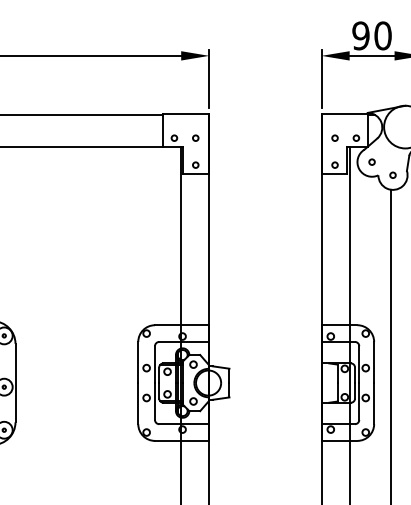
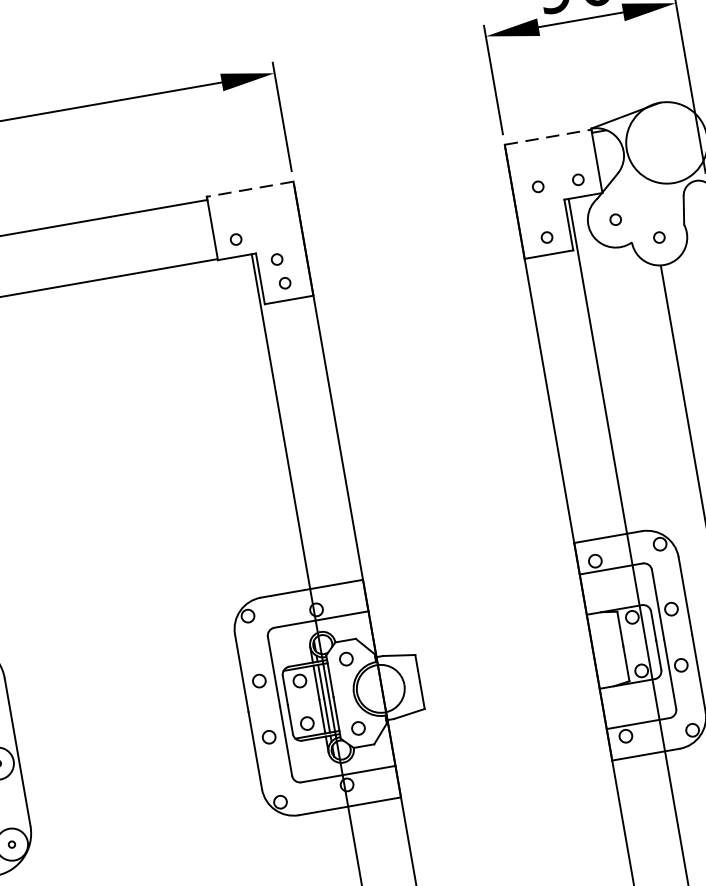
line: (185, 113) -> (248, 189), solid -> dashed
line: (345, 113) -> (549, 136), solid -> dashed
circle: (195, 137) -> (276, 258), moved

